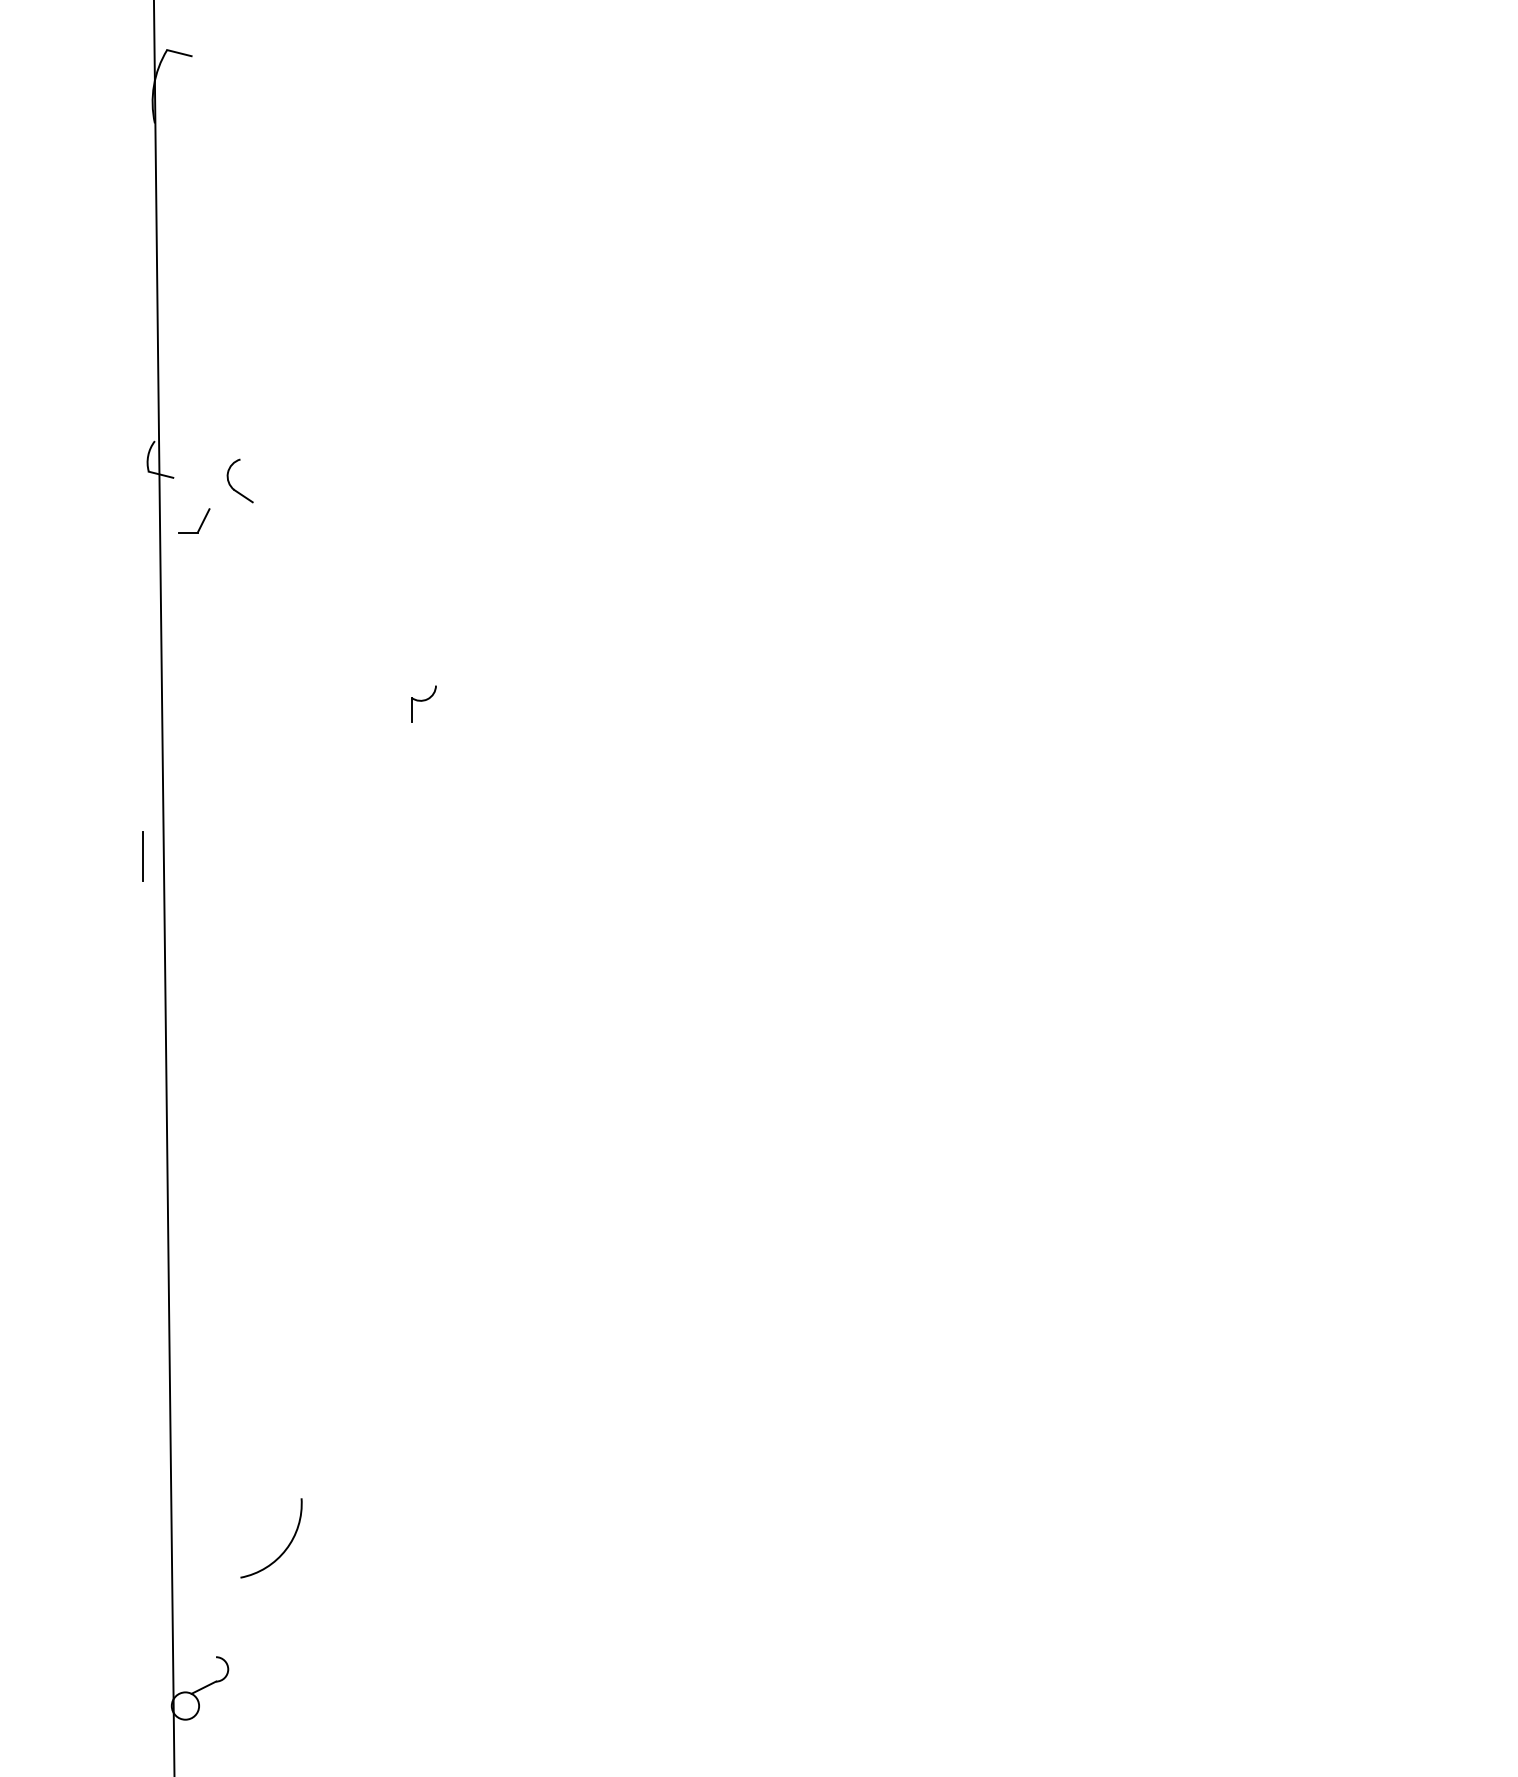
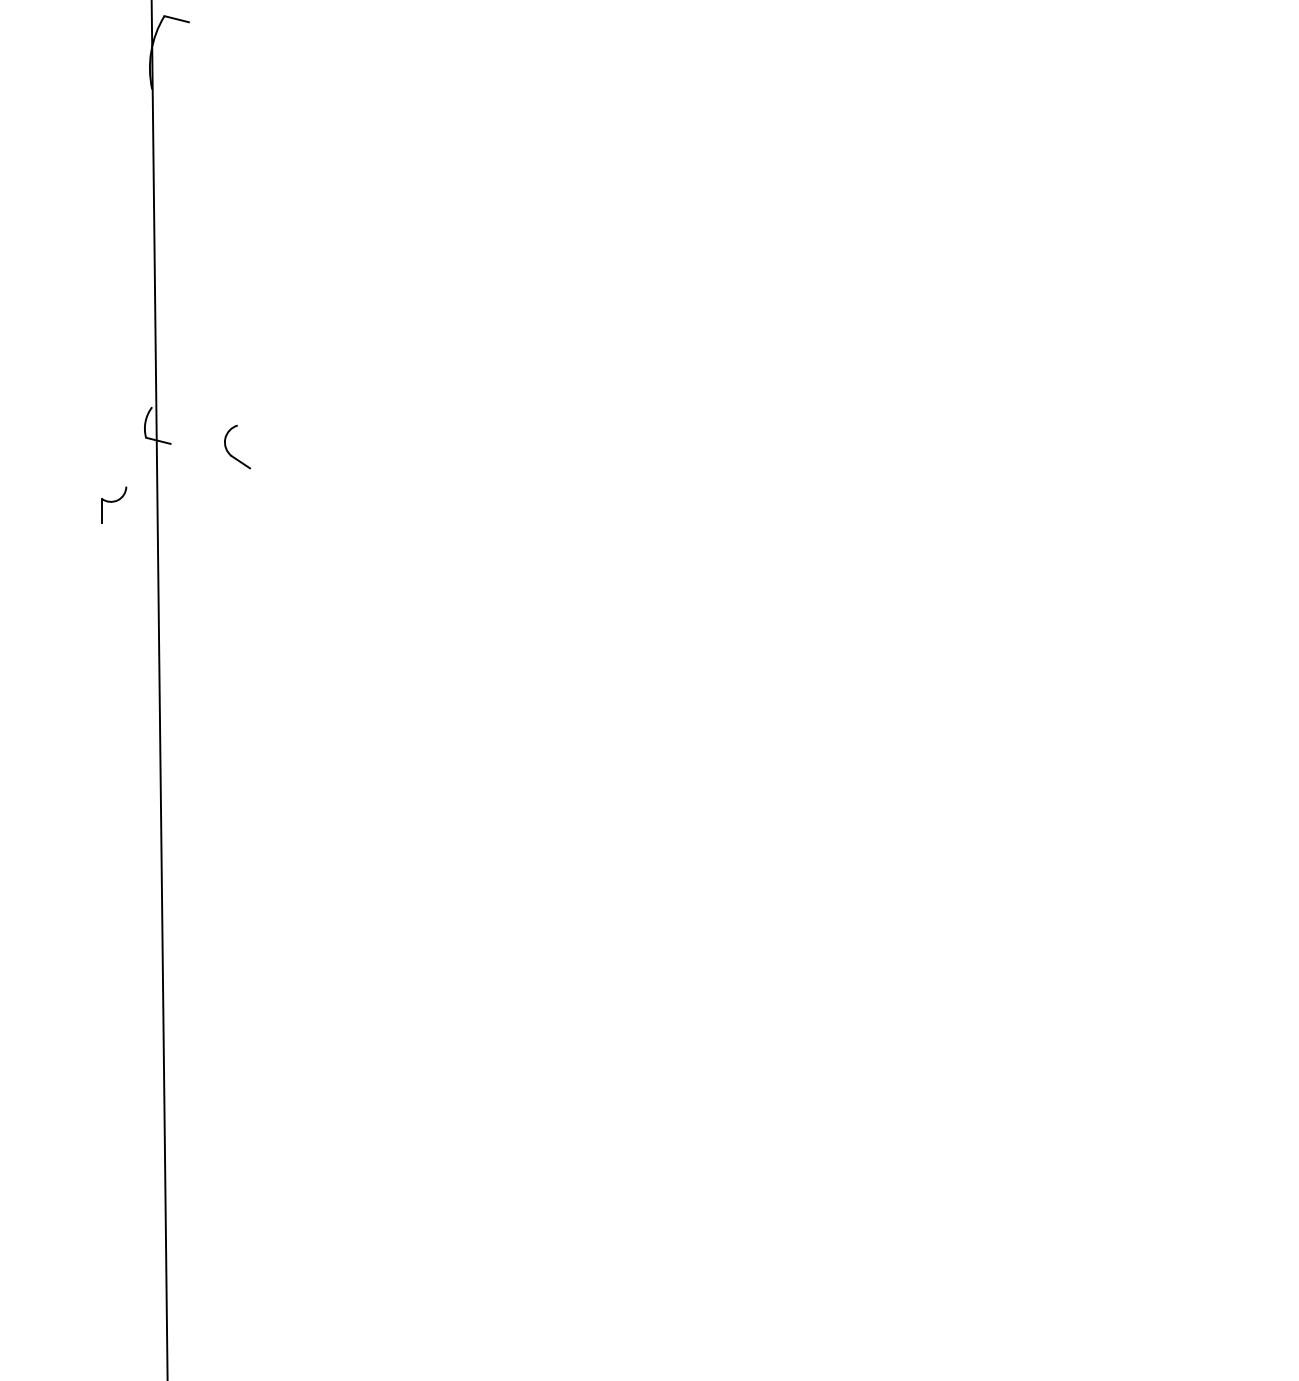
part: (200, 524) -> (197, 490), removed
part: (423, 703) -> (113, 504), moved
line: (142, 856) -> (139, 822), removed

